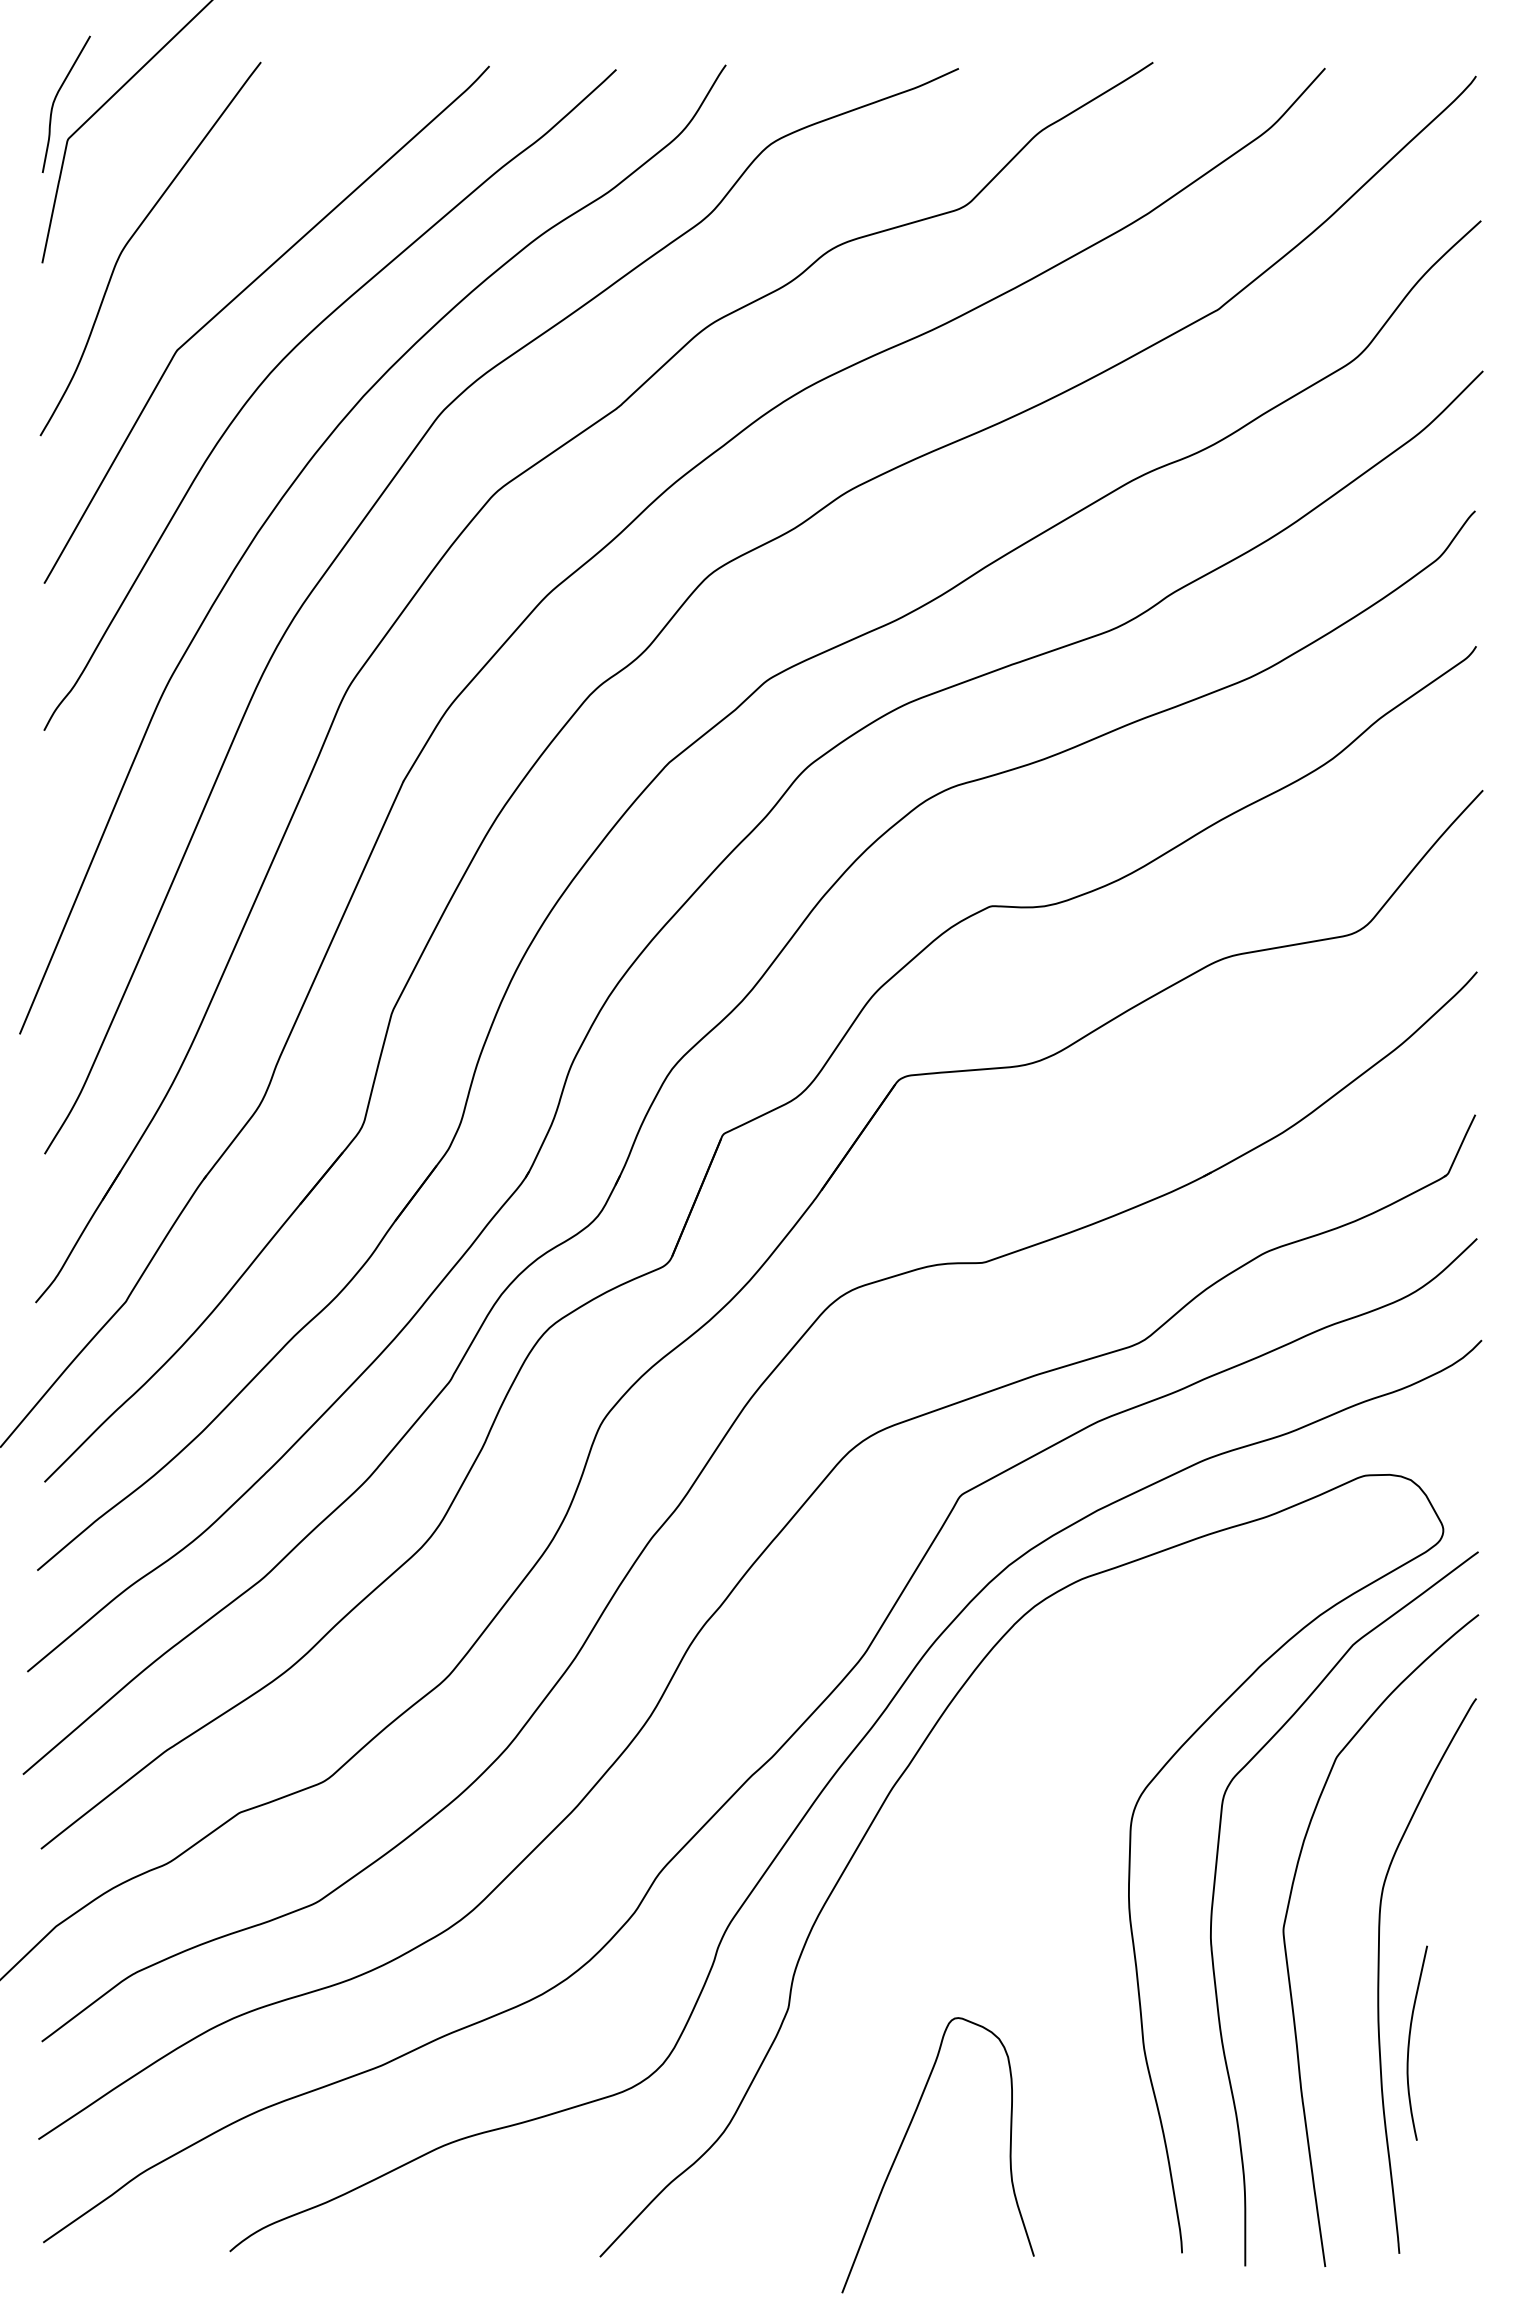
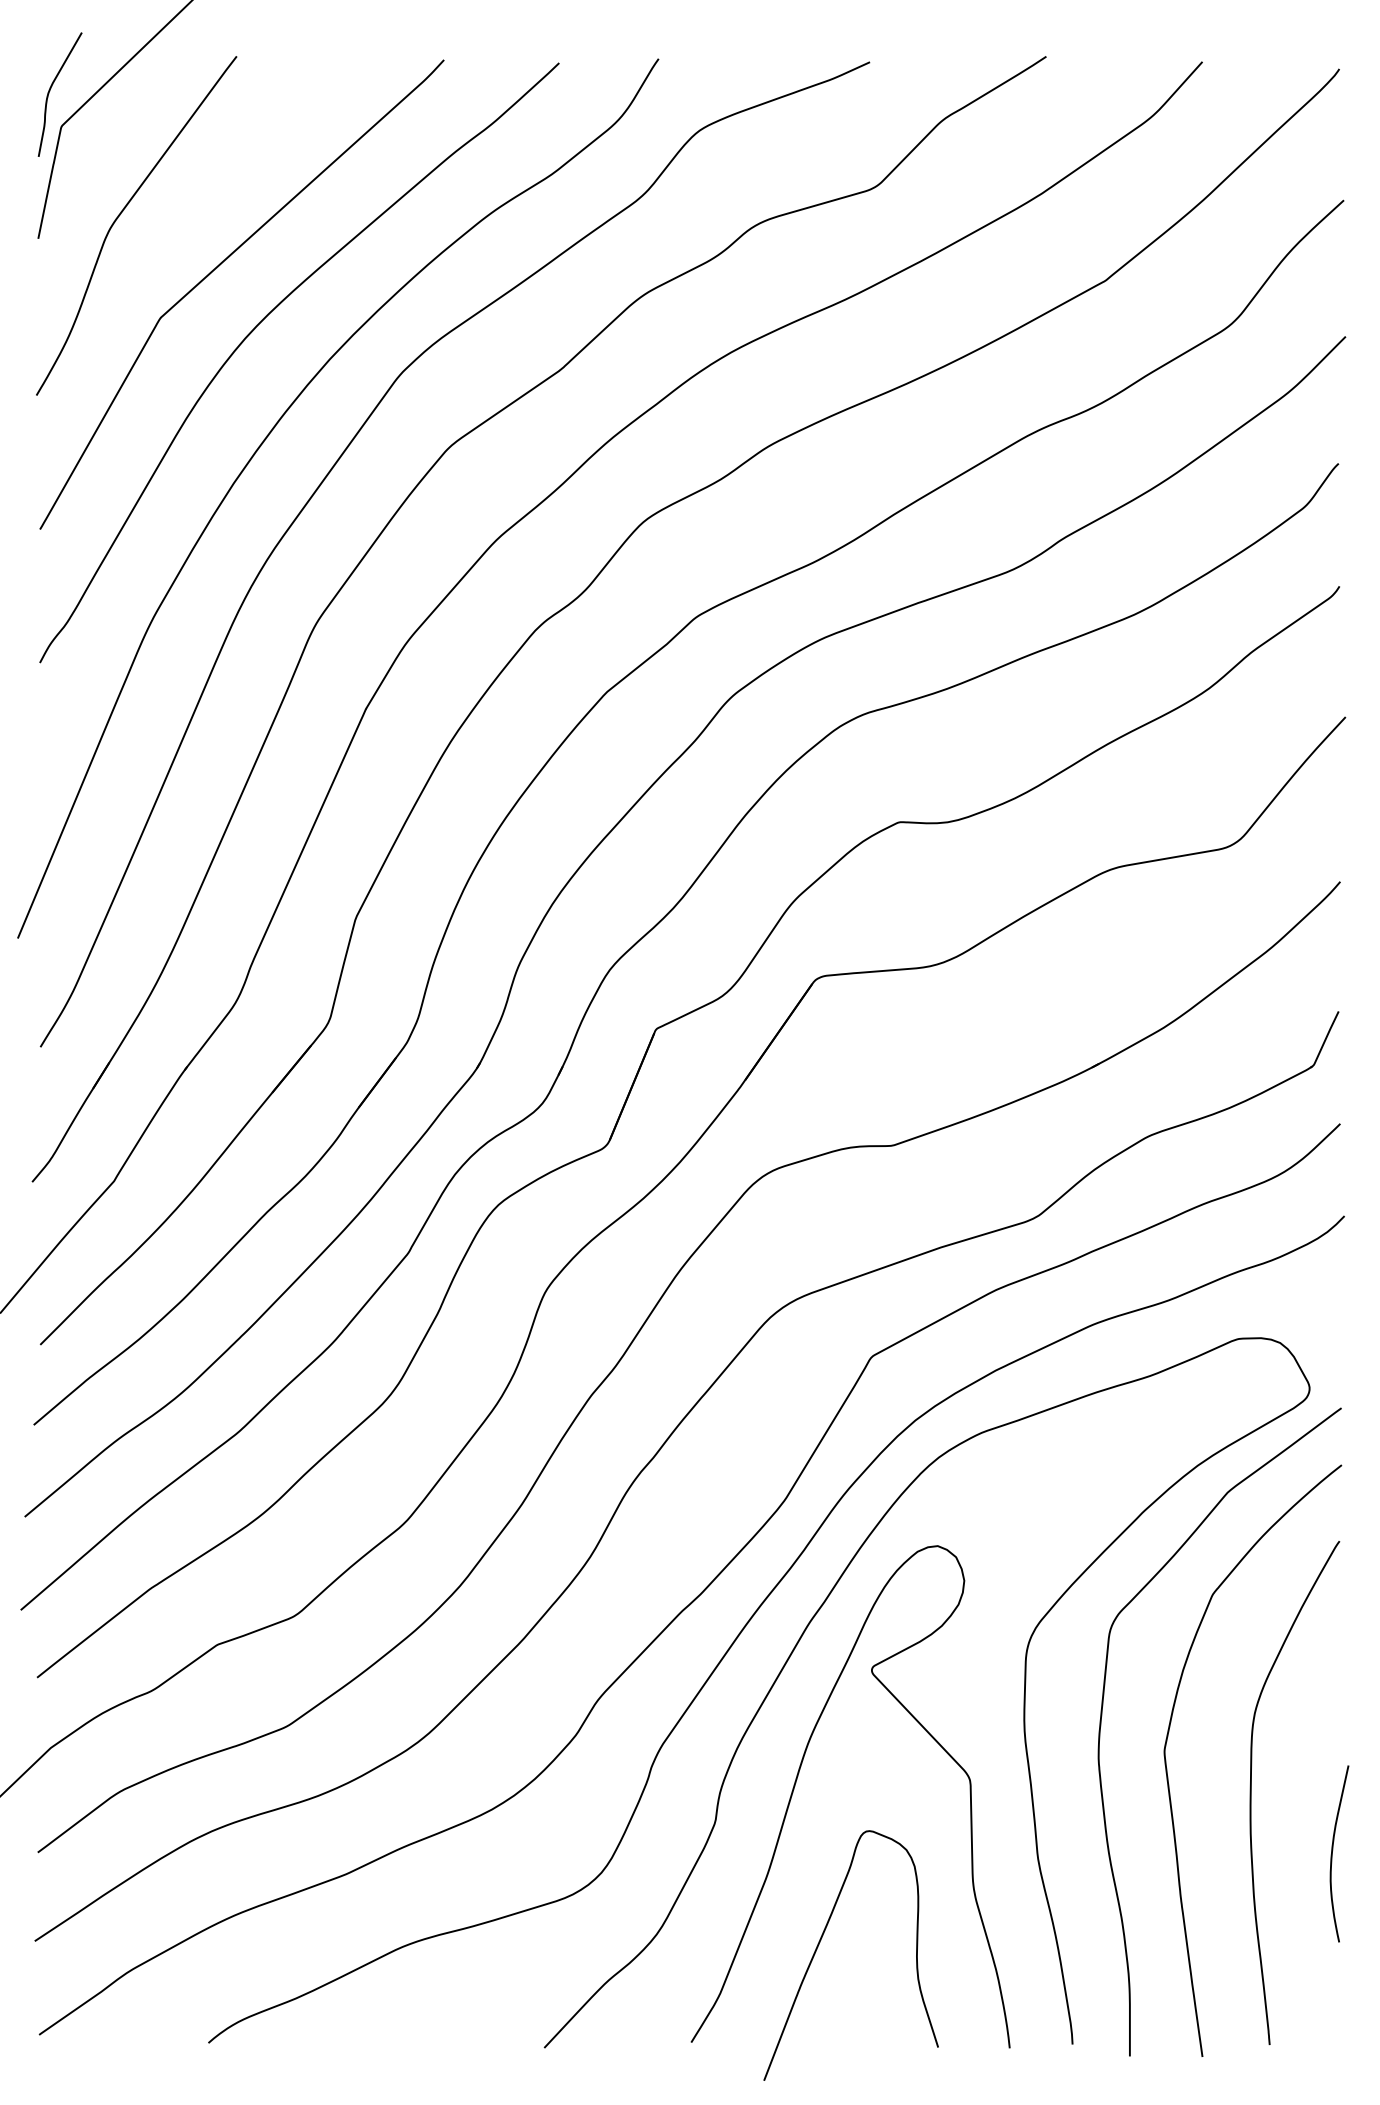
curve: (879, 1959) -> (797, 1777), added
curve: (1410, 2039) -> (1333, 1850), moved

